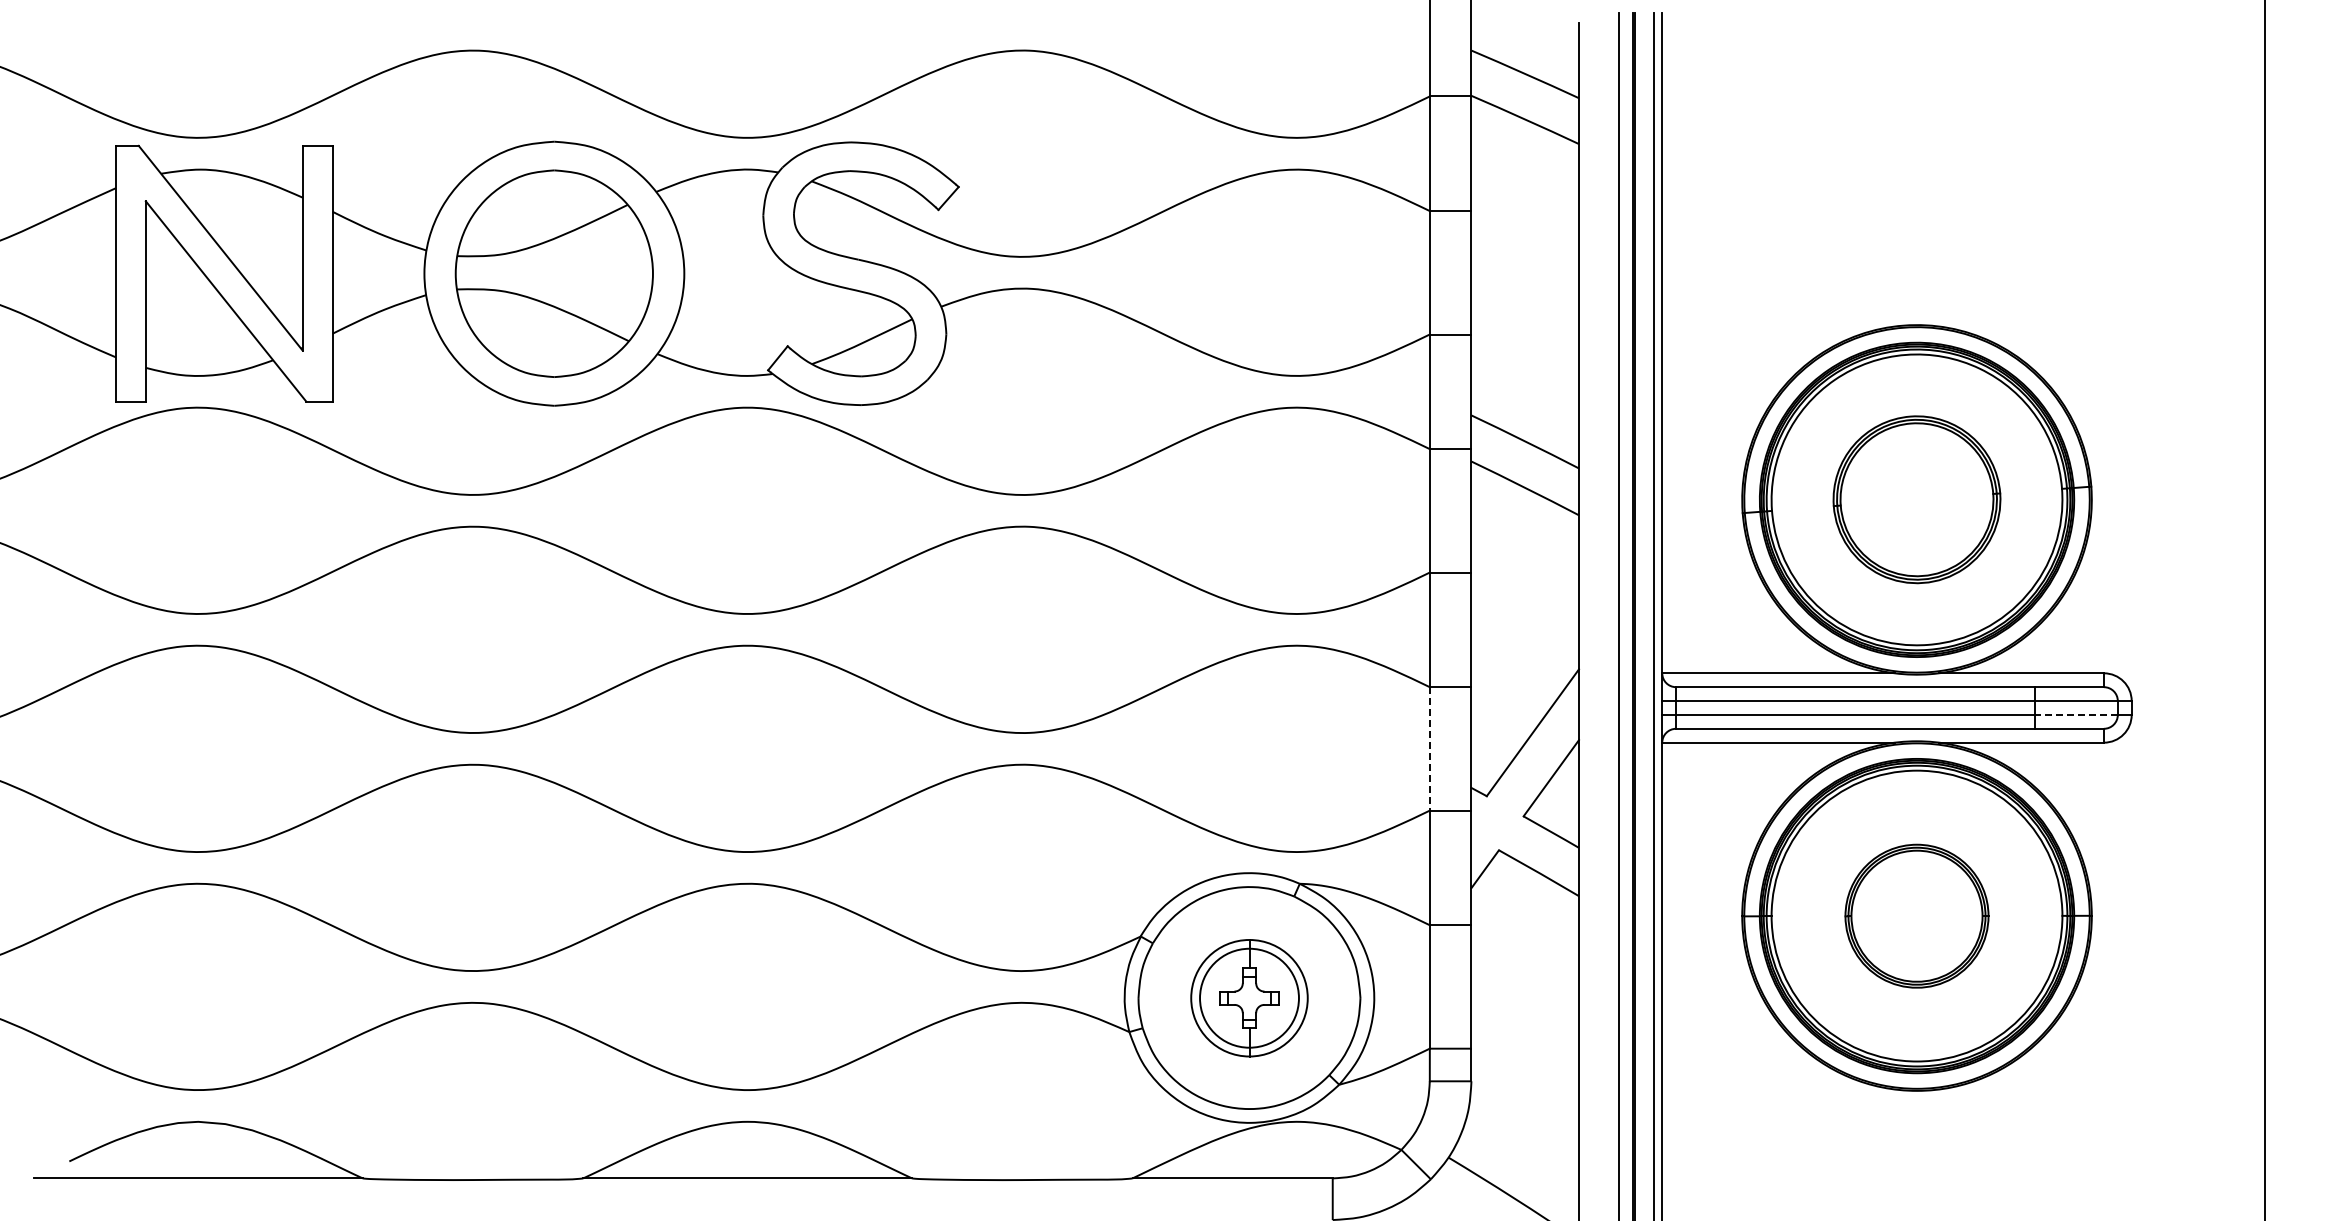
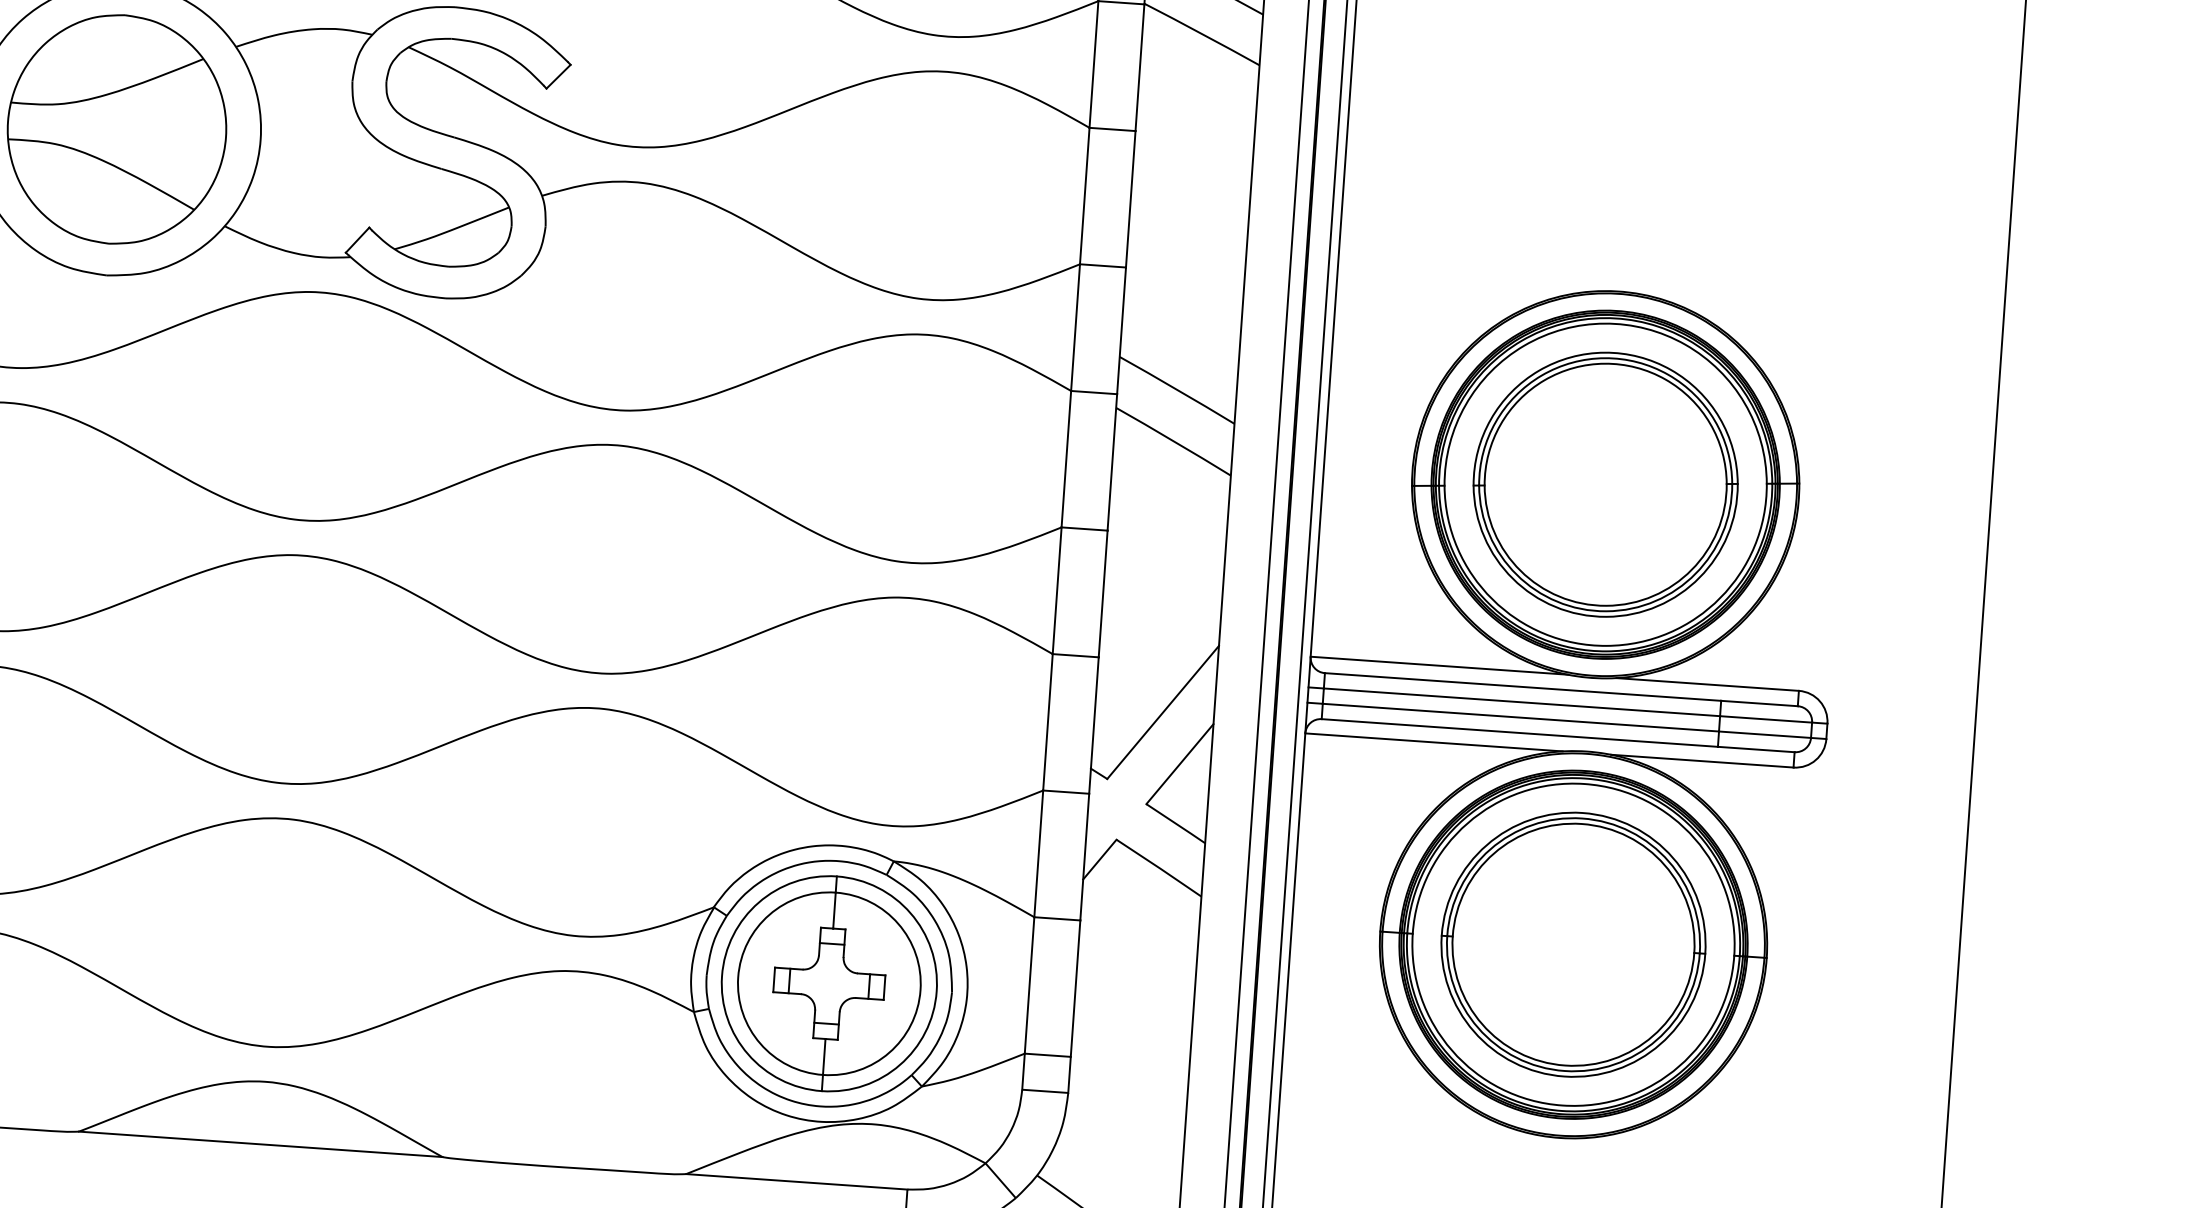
part: (1916, 499) -> (1605, 484), size x1.43
line: (2076, 714) -> (1765, 734), dashed -> solid
line: (1429, 748) -> (1047, 721), dashed -> solid
part: (1916, 916) -> (1572, 945), size x1.67
part: (1249, 998) -> (829, 984), size x1.67

